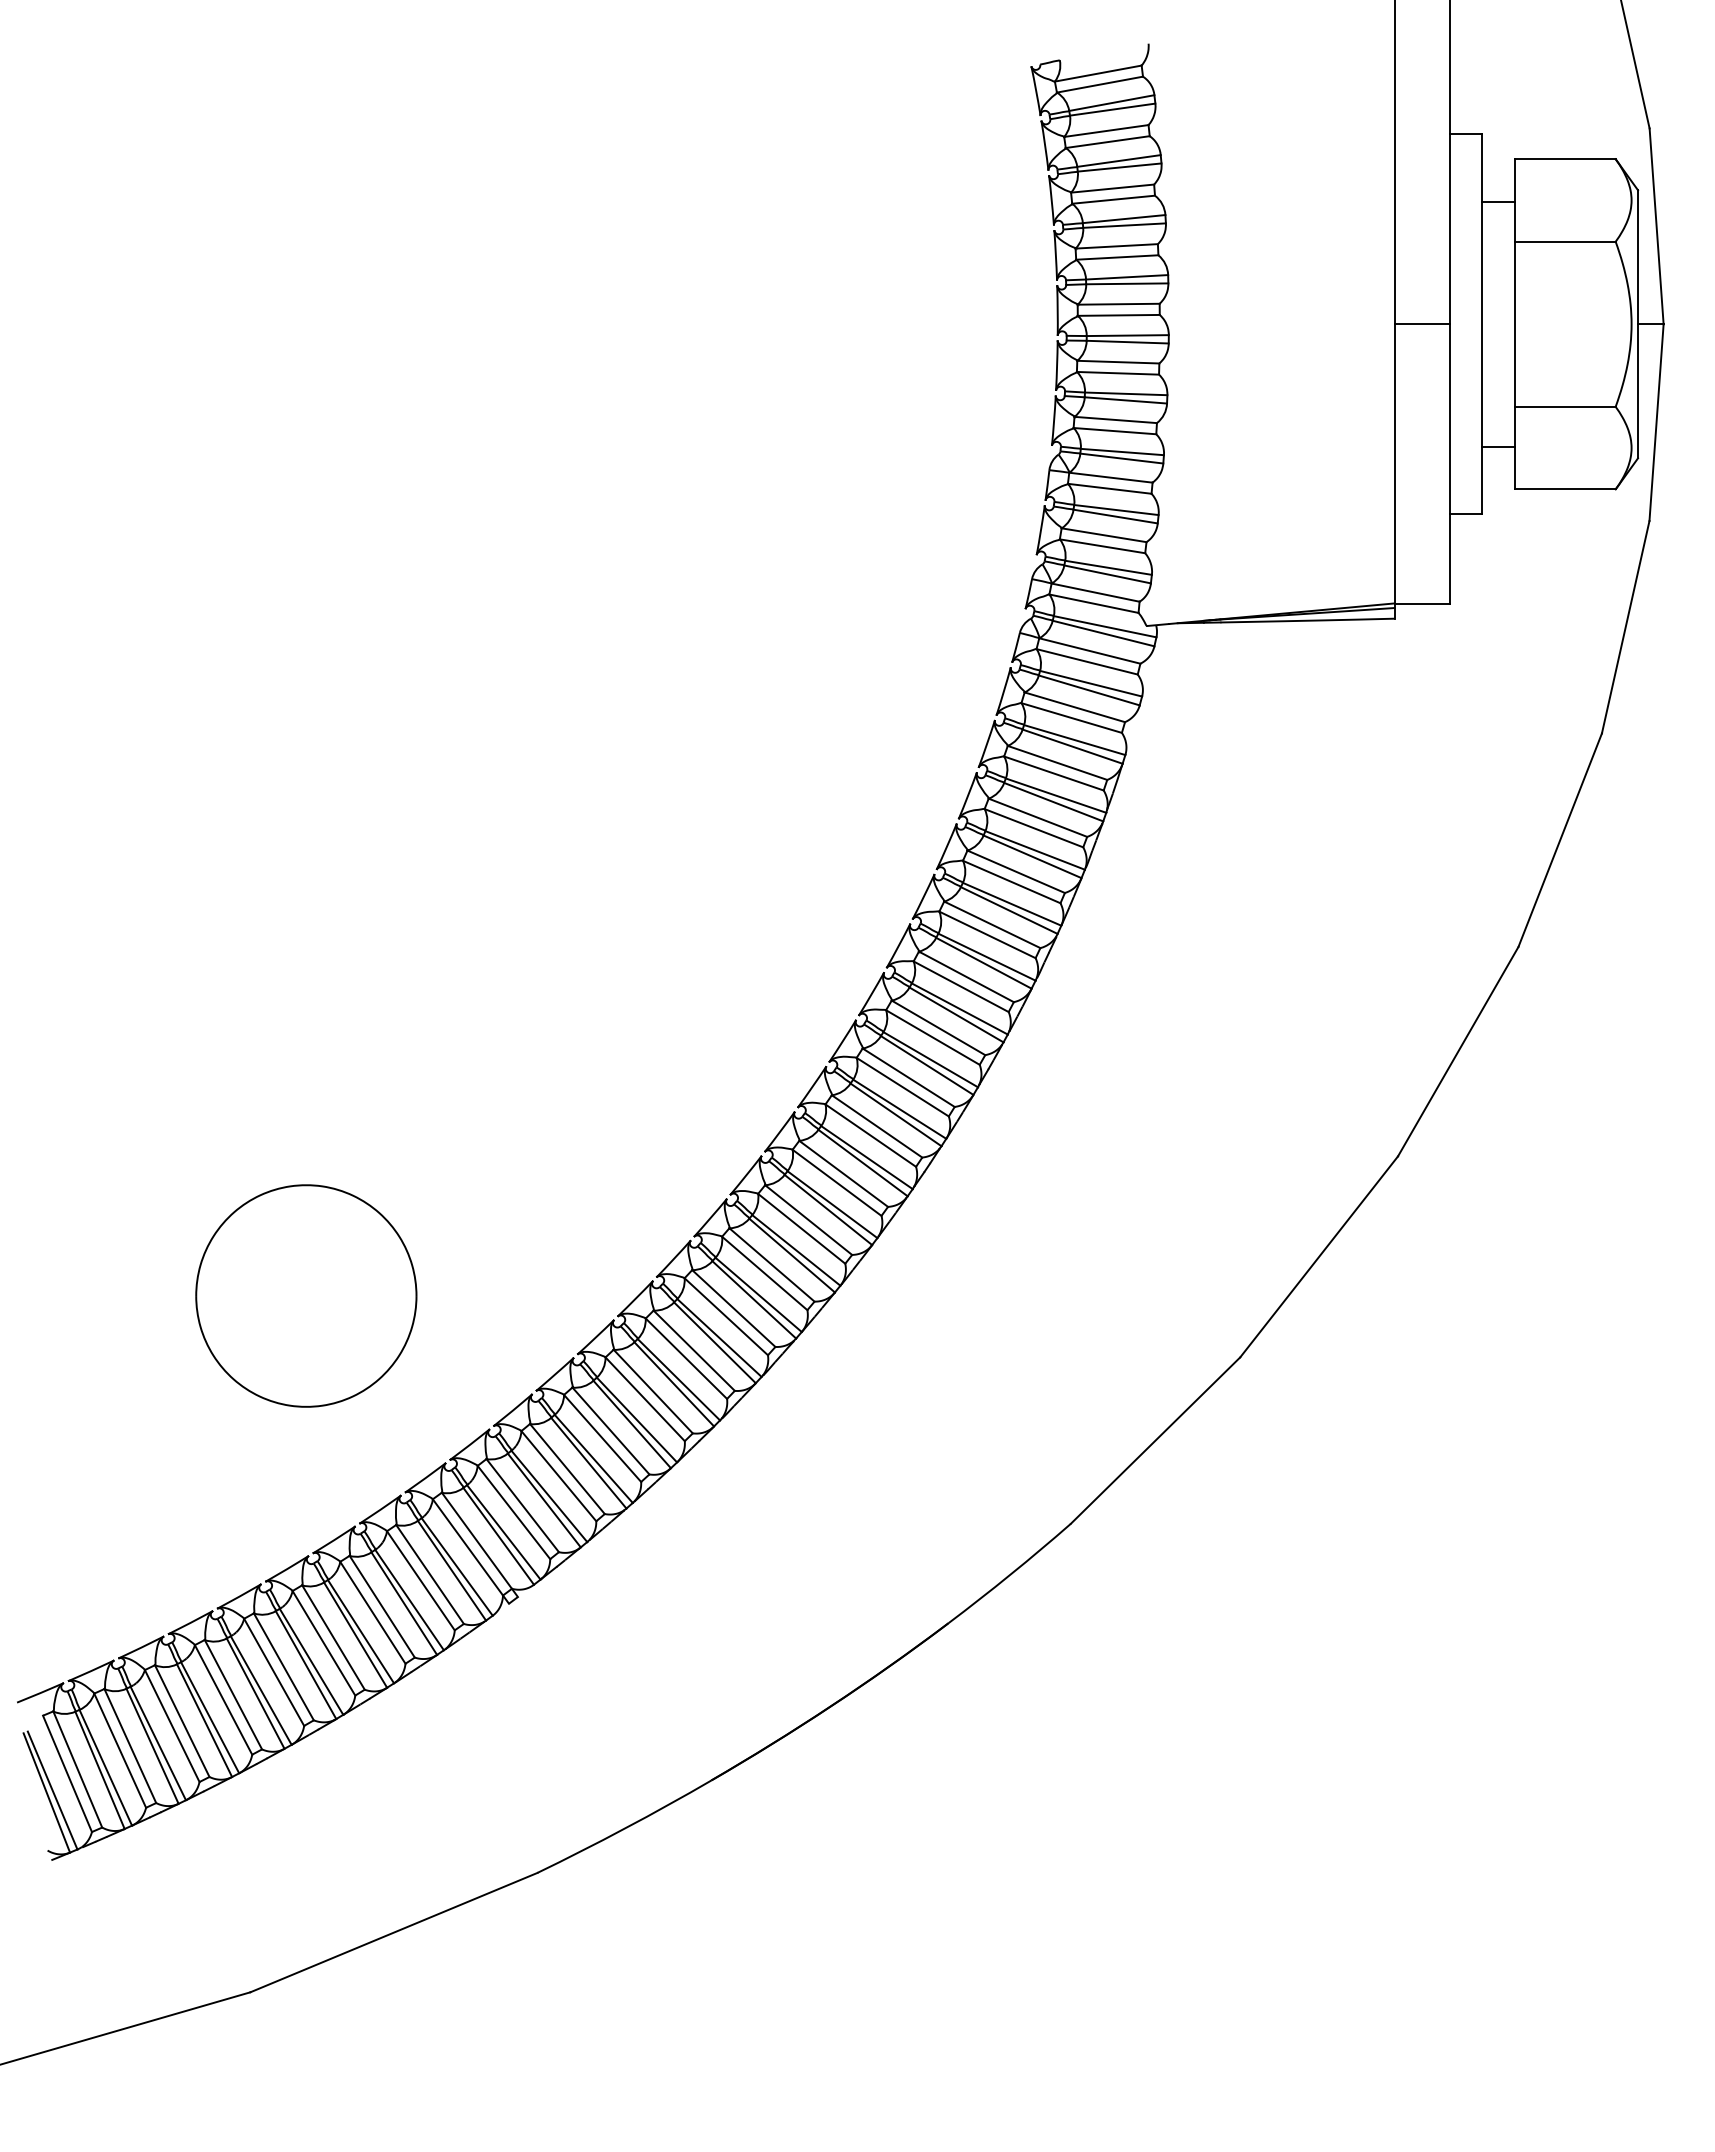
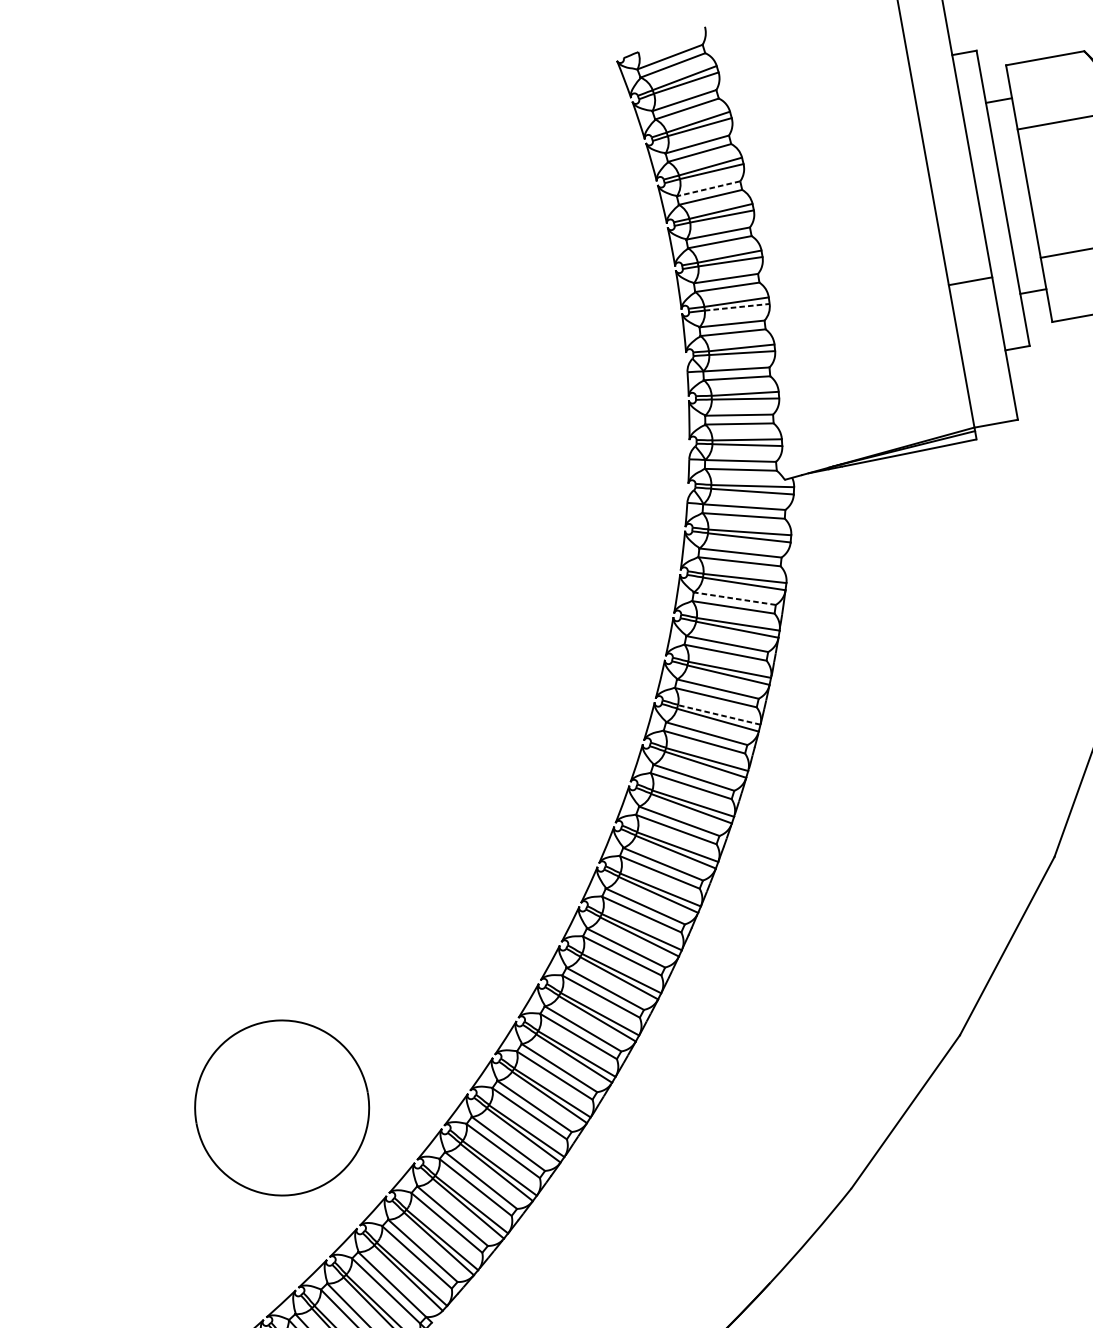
line: (1116, 246) -> (708, 188), solid -> dashed
line: (1422, 324) -> (970, 281), moved
line: (1126, 400) -> (737, 307), solid -> dashed
line: (1057, 762) -> (734, 598), solid -> dashed
line: (1012, 904) -> (719, 715), solid -> dashed
part: (306, 1295) -> (282, 1107), moved

